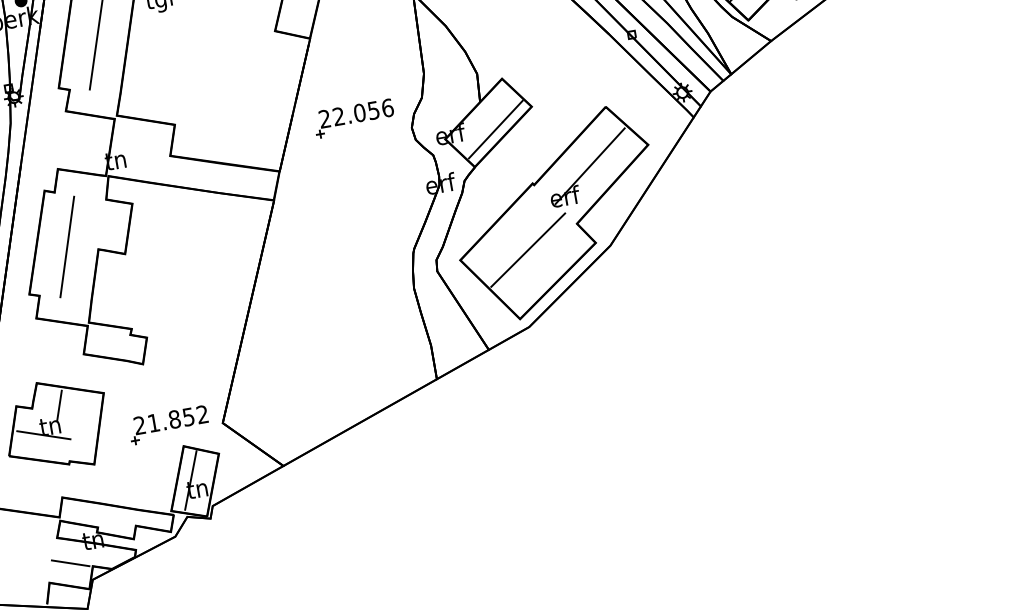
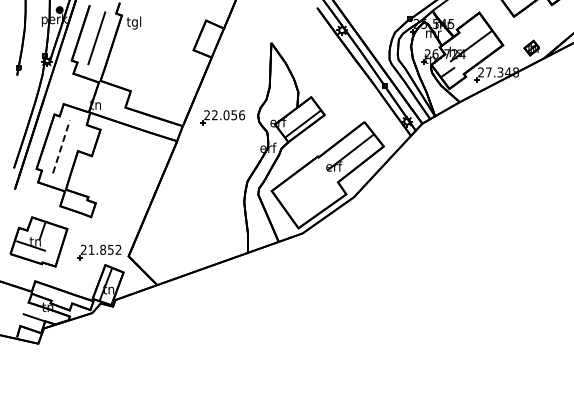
part: (353, 118) -> (222, 117), moved
line: (67, 246) -> (61, 146), solid -> dashed
line: (526, 249) -> (308, 191), removed

